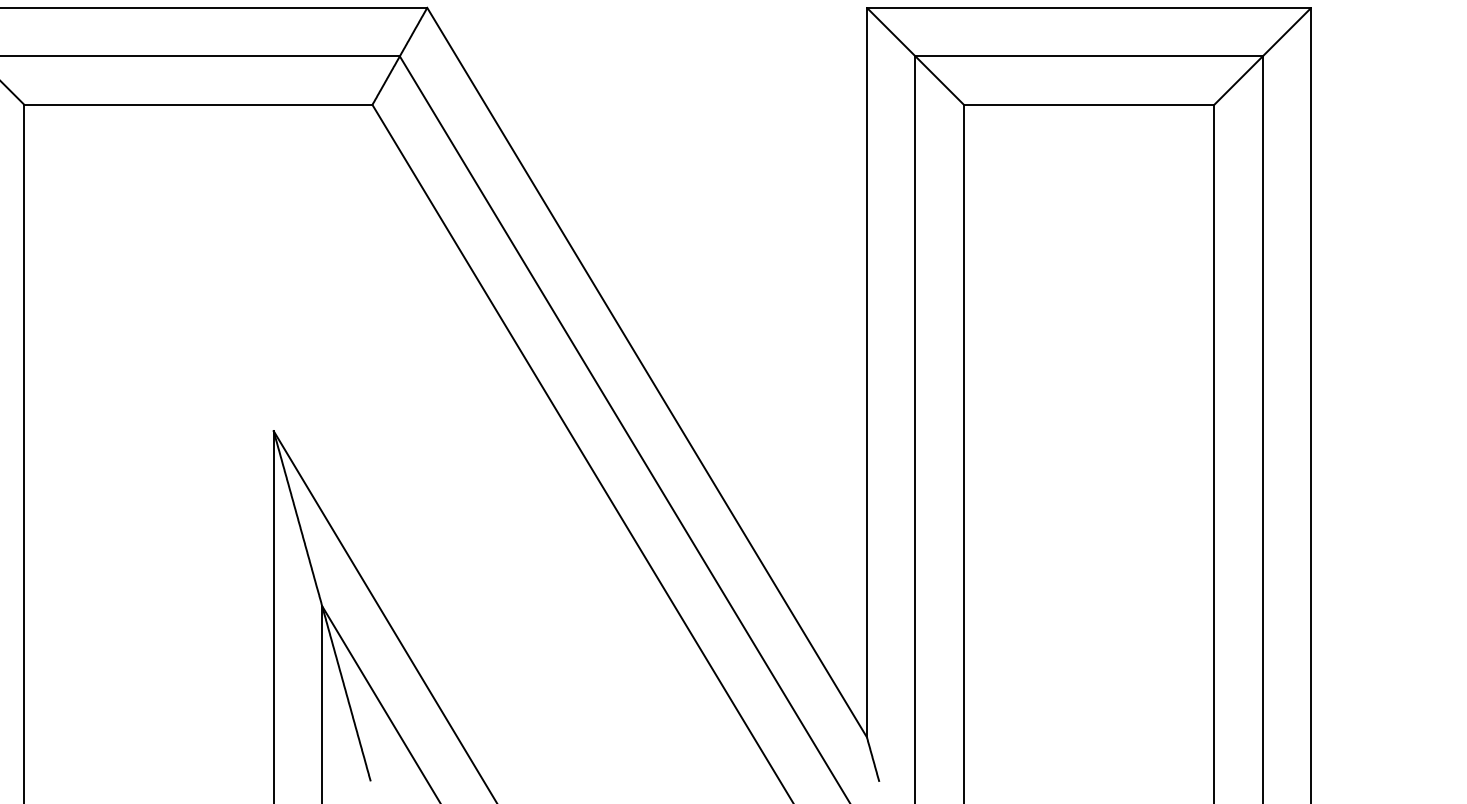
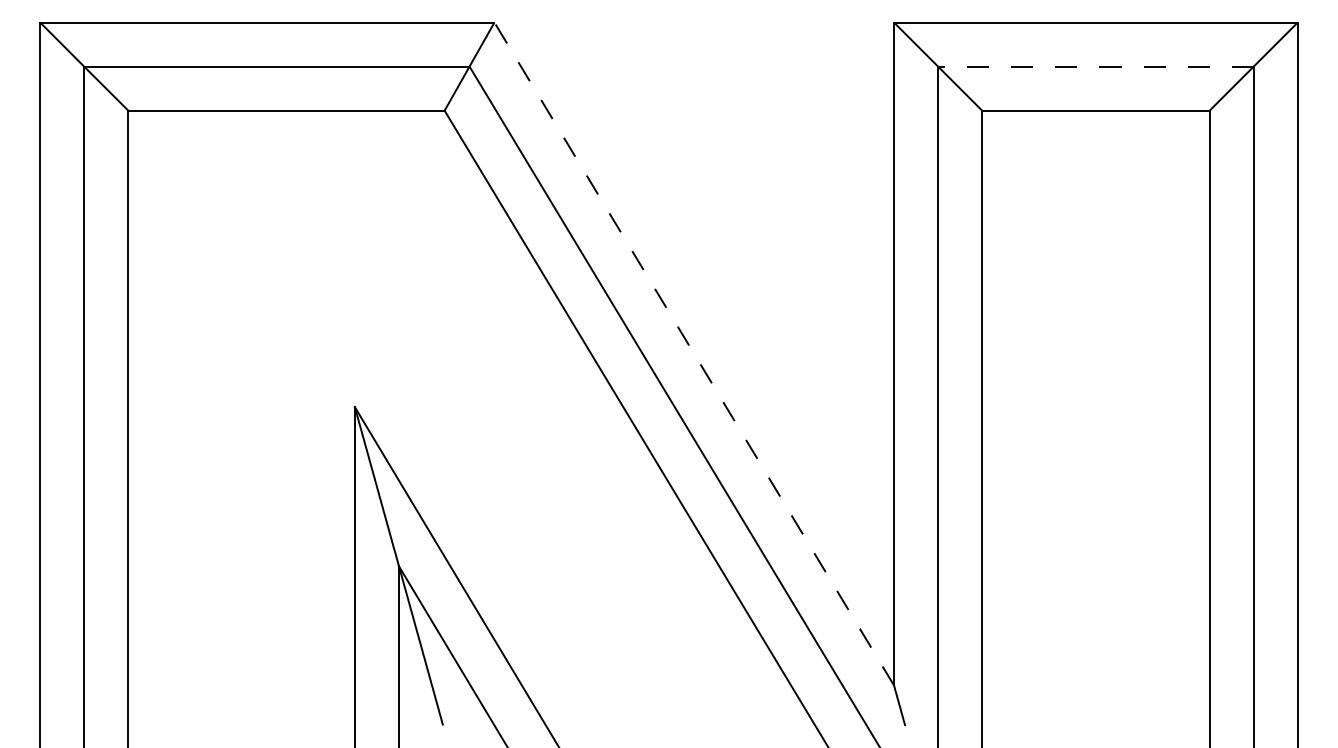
line: (1088, 56) -> (1095, 66), solid -> dashed
line: (647, 372) -> (694, 353), solid -> dashed

